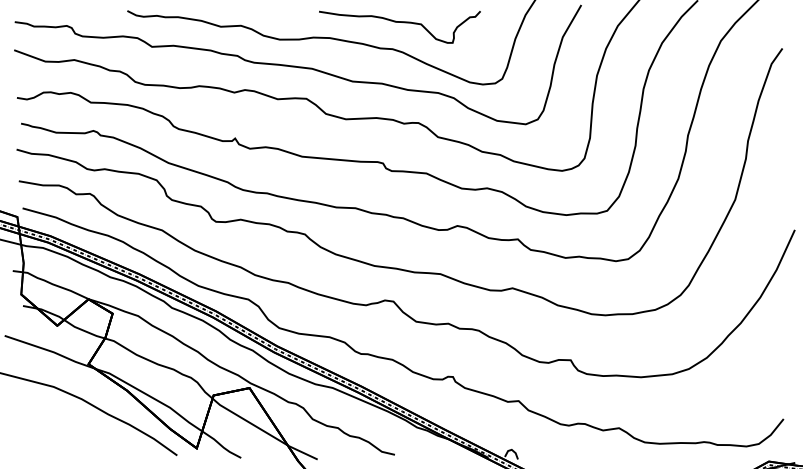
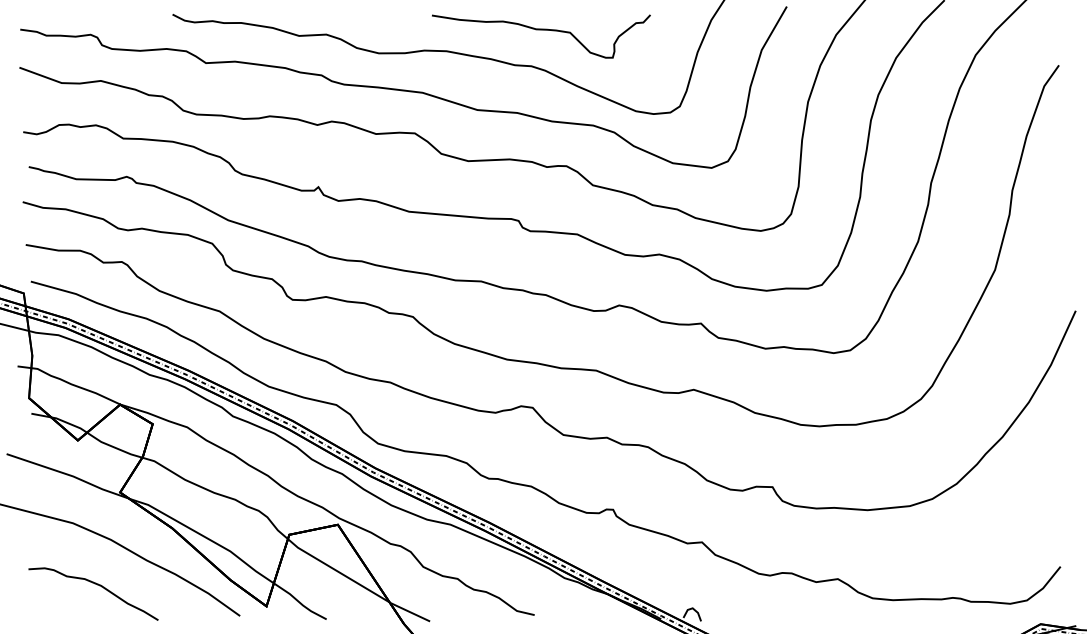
curve: (71, 432) -> (97, 585), added

